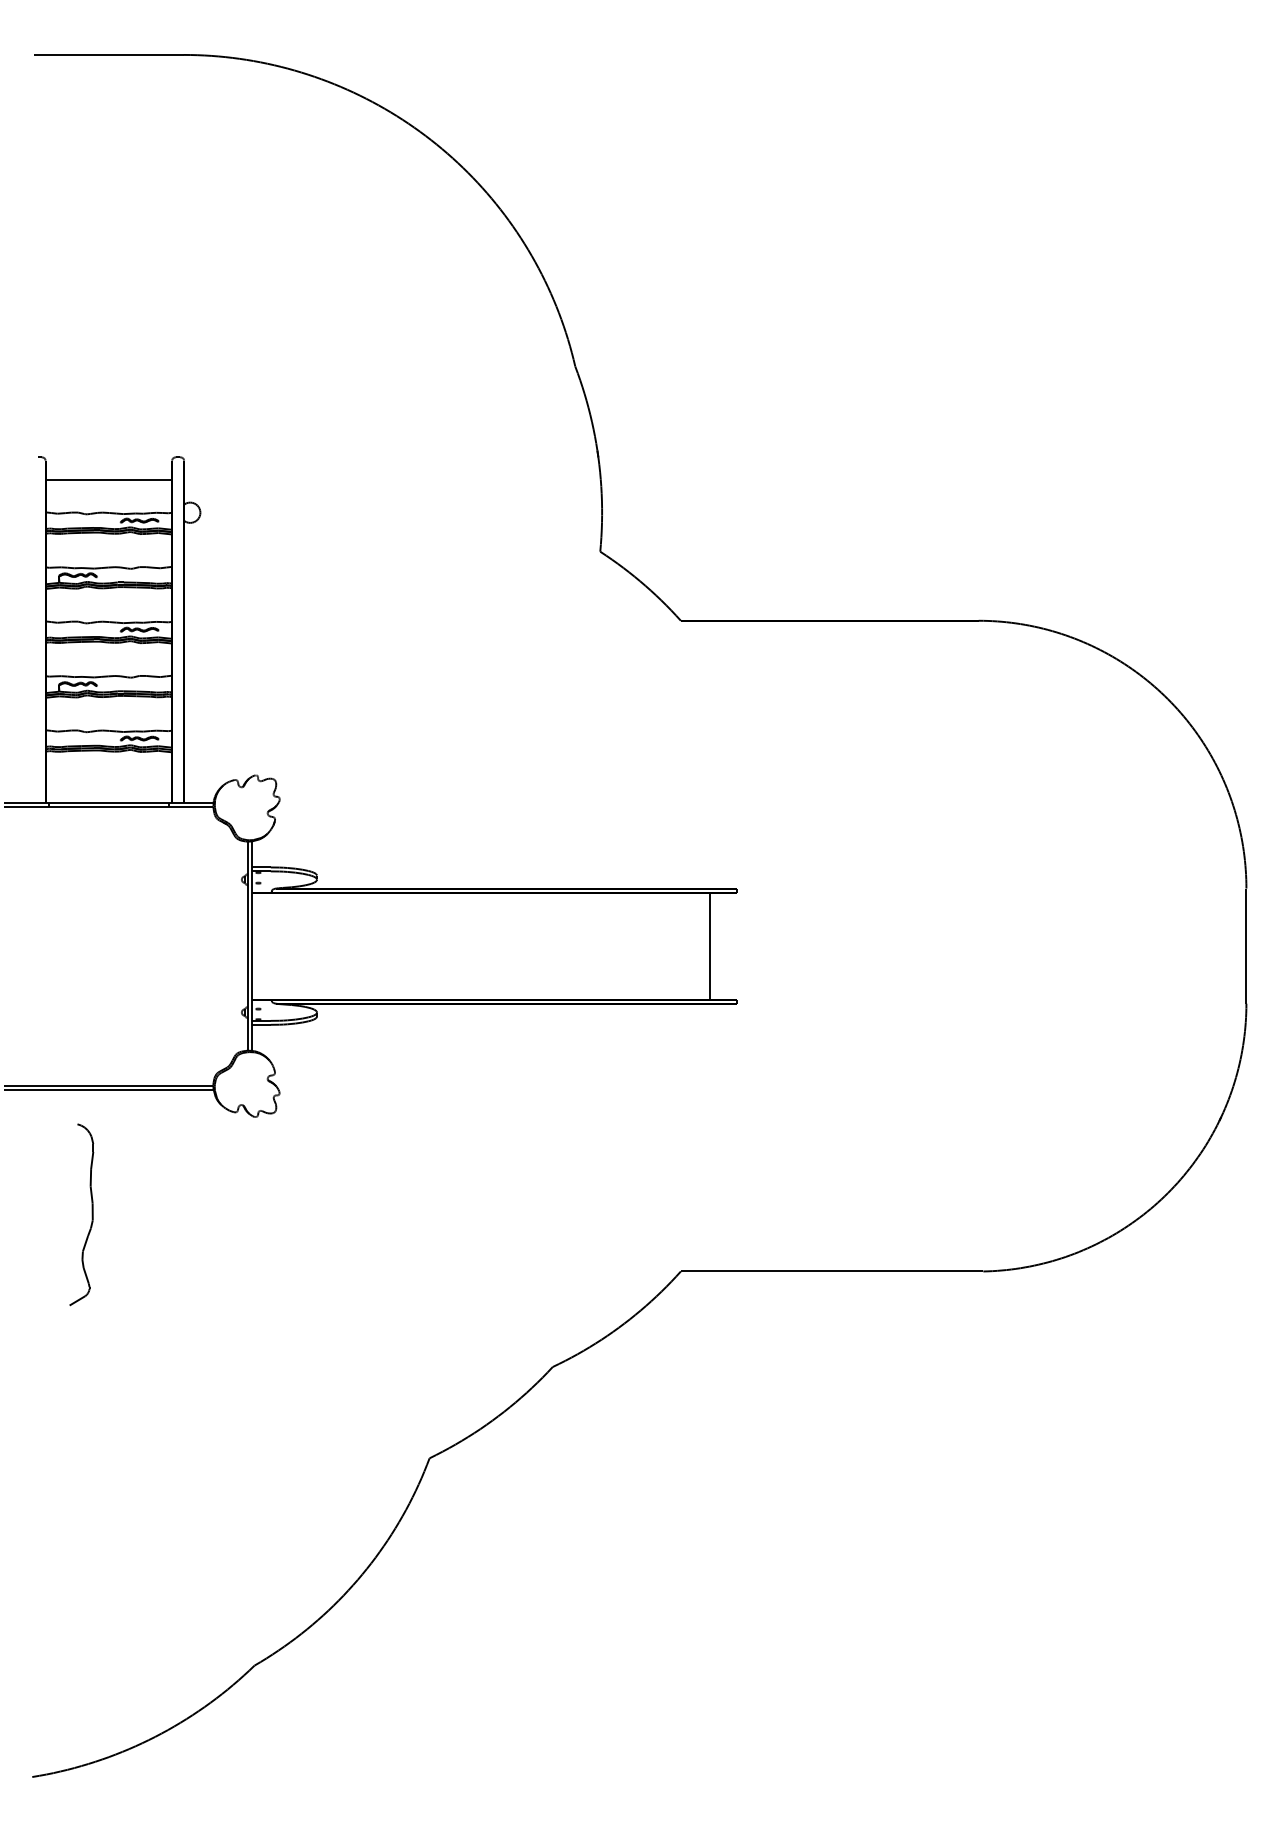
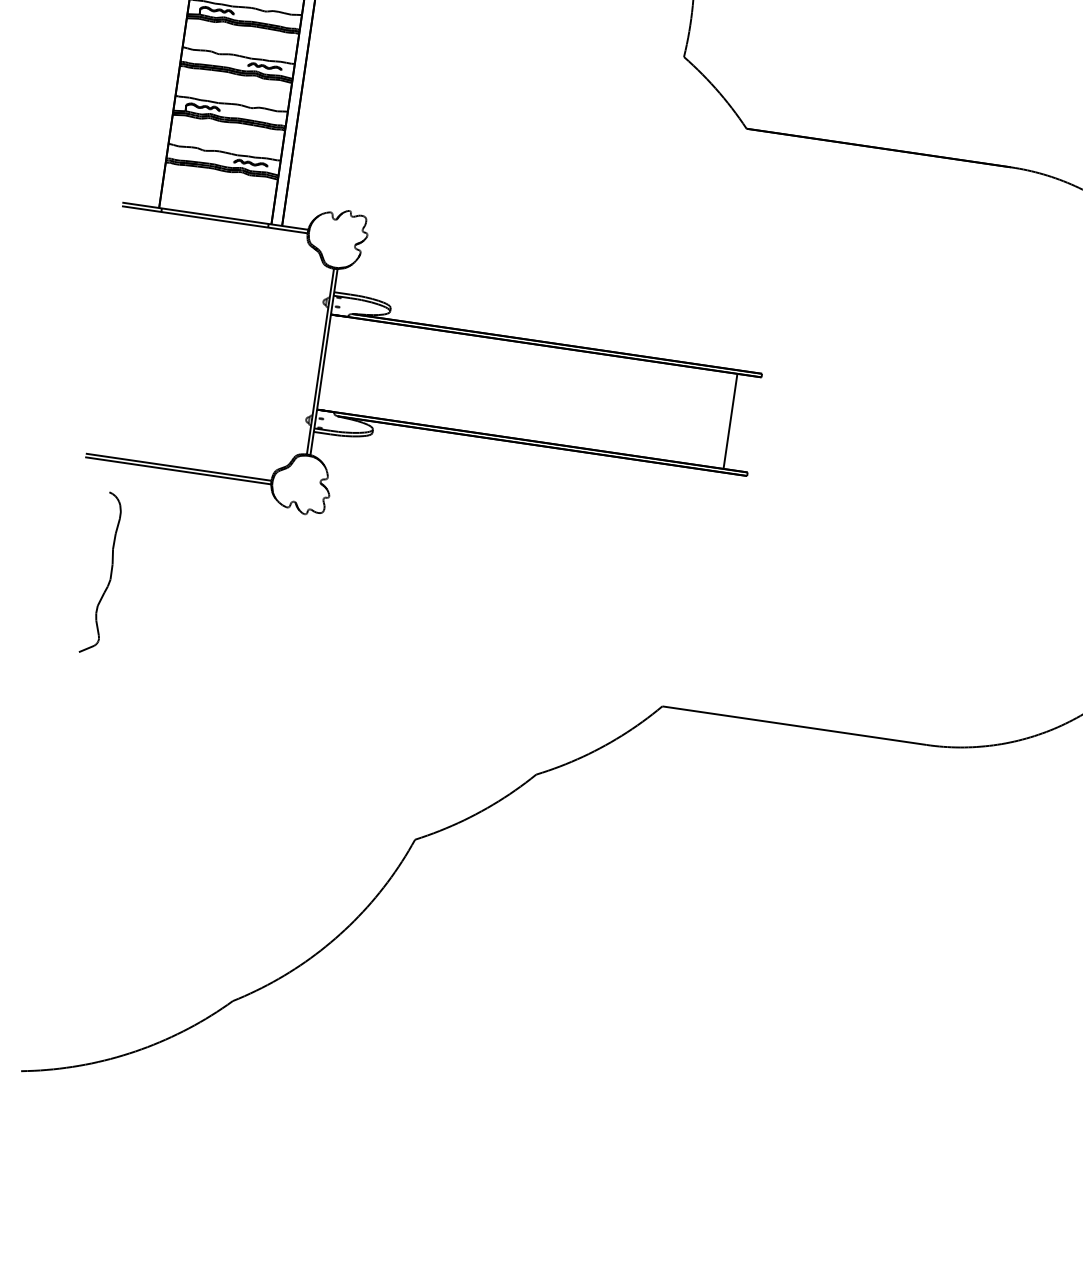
part: (91, 1214) -> (110, 574), moved

